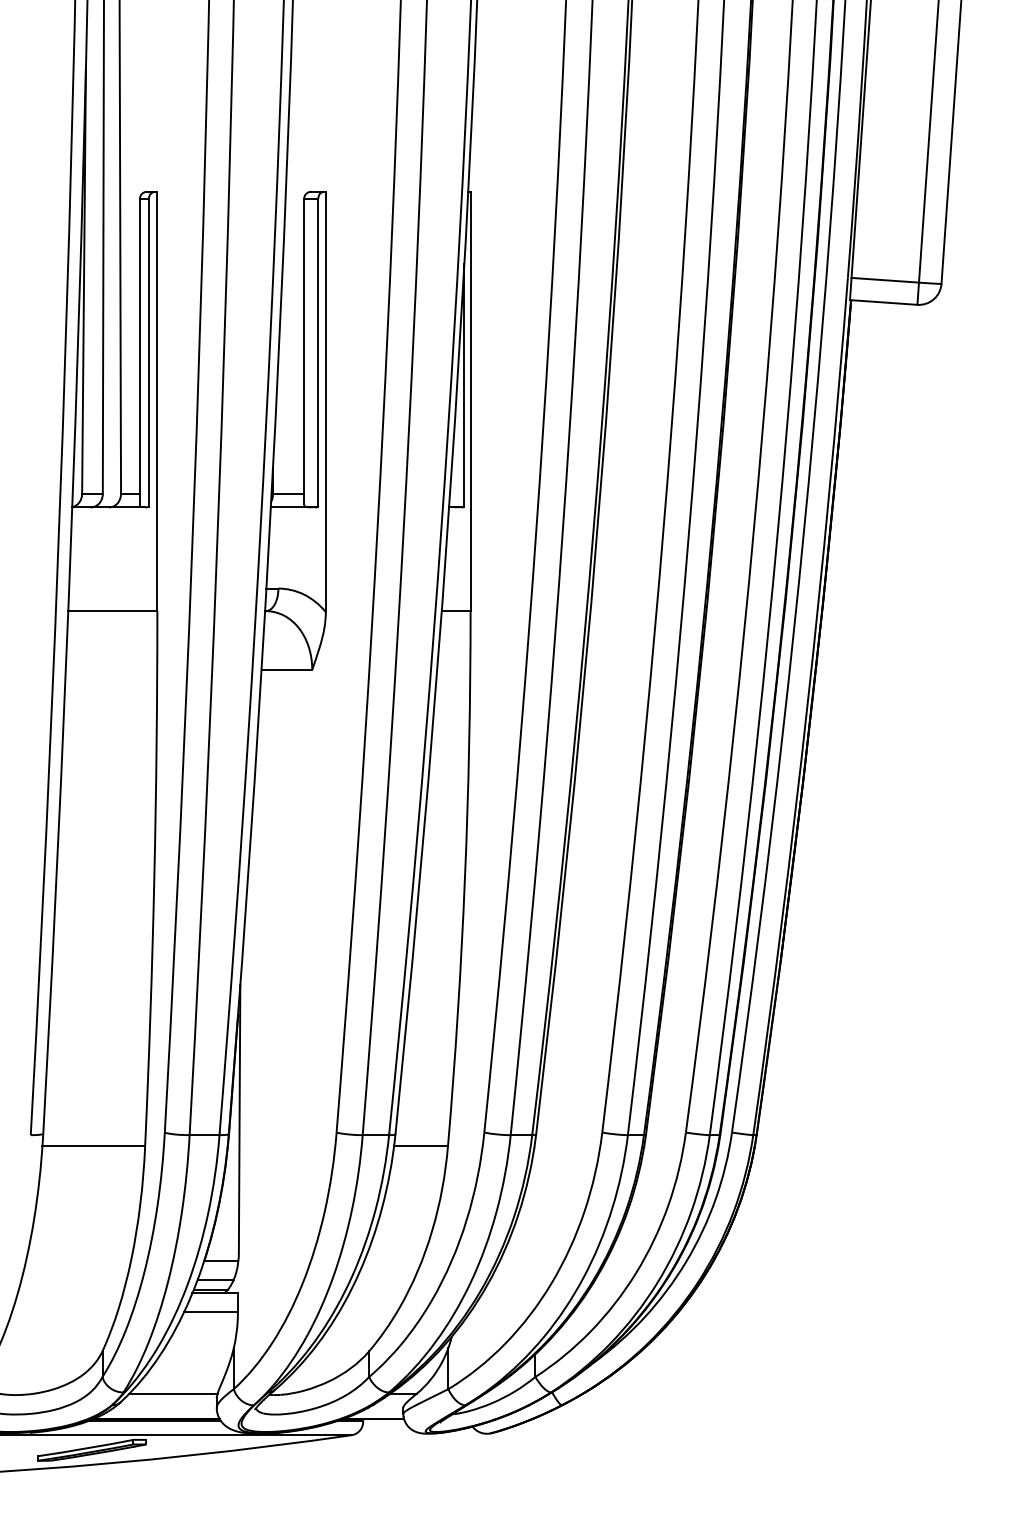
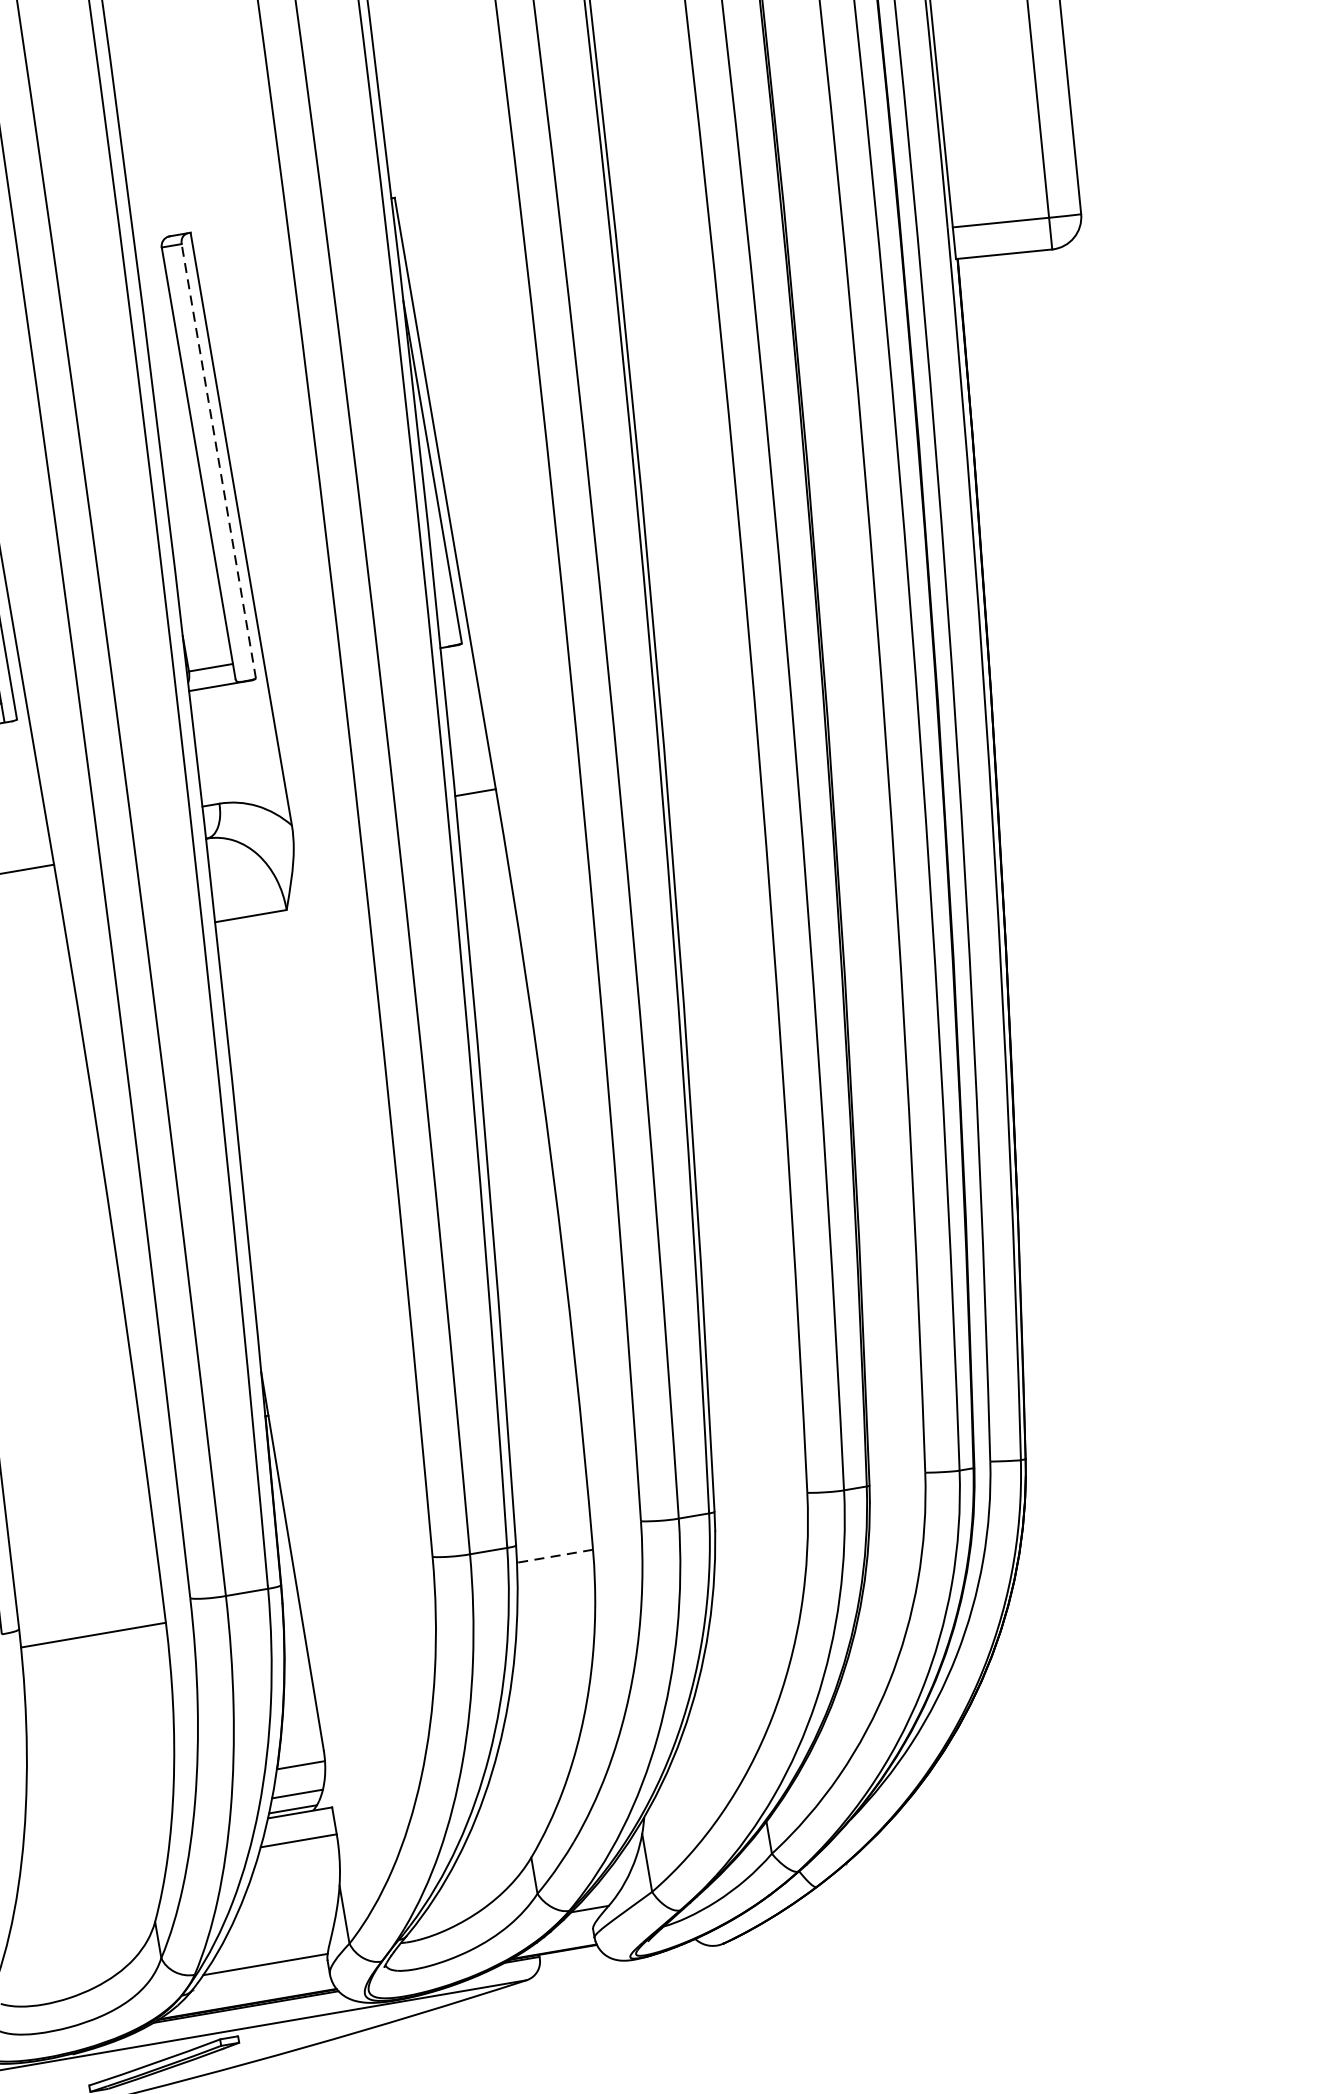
line: (318, 352) -> (218, 461), solid -> dashed
line: (421, 1146) -> (555, 1556), solid -> dashed

